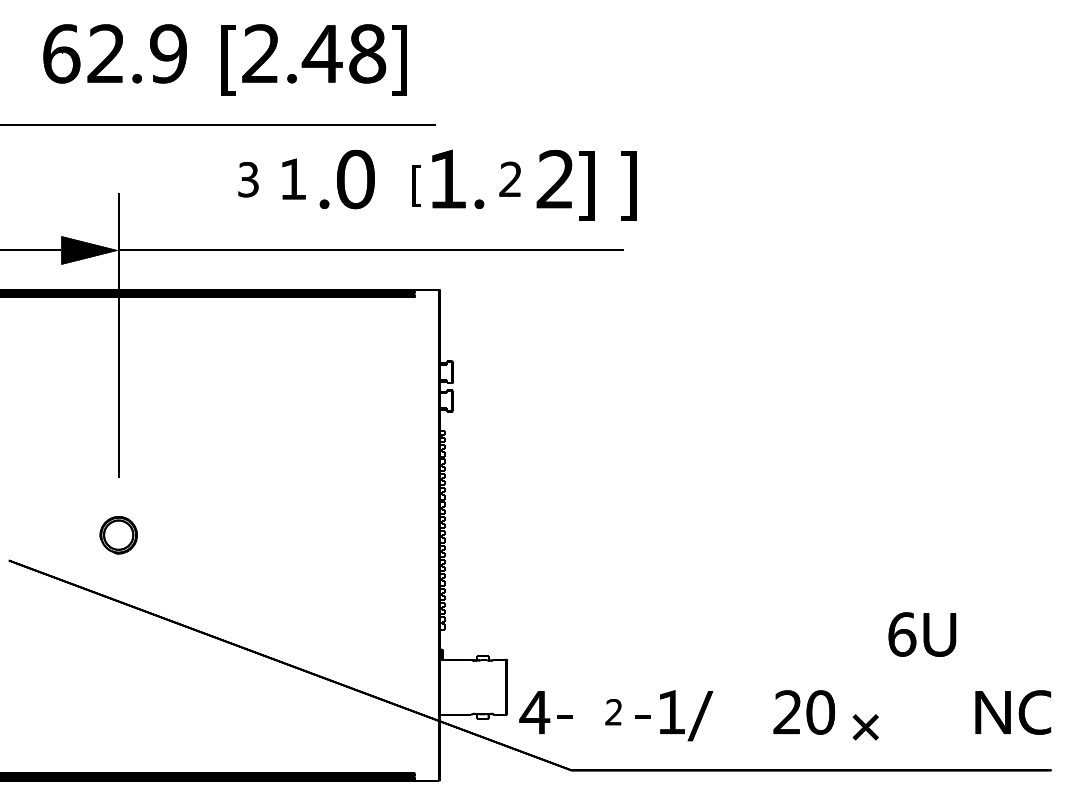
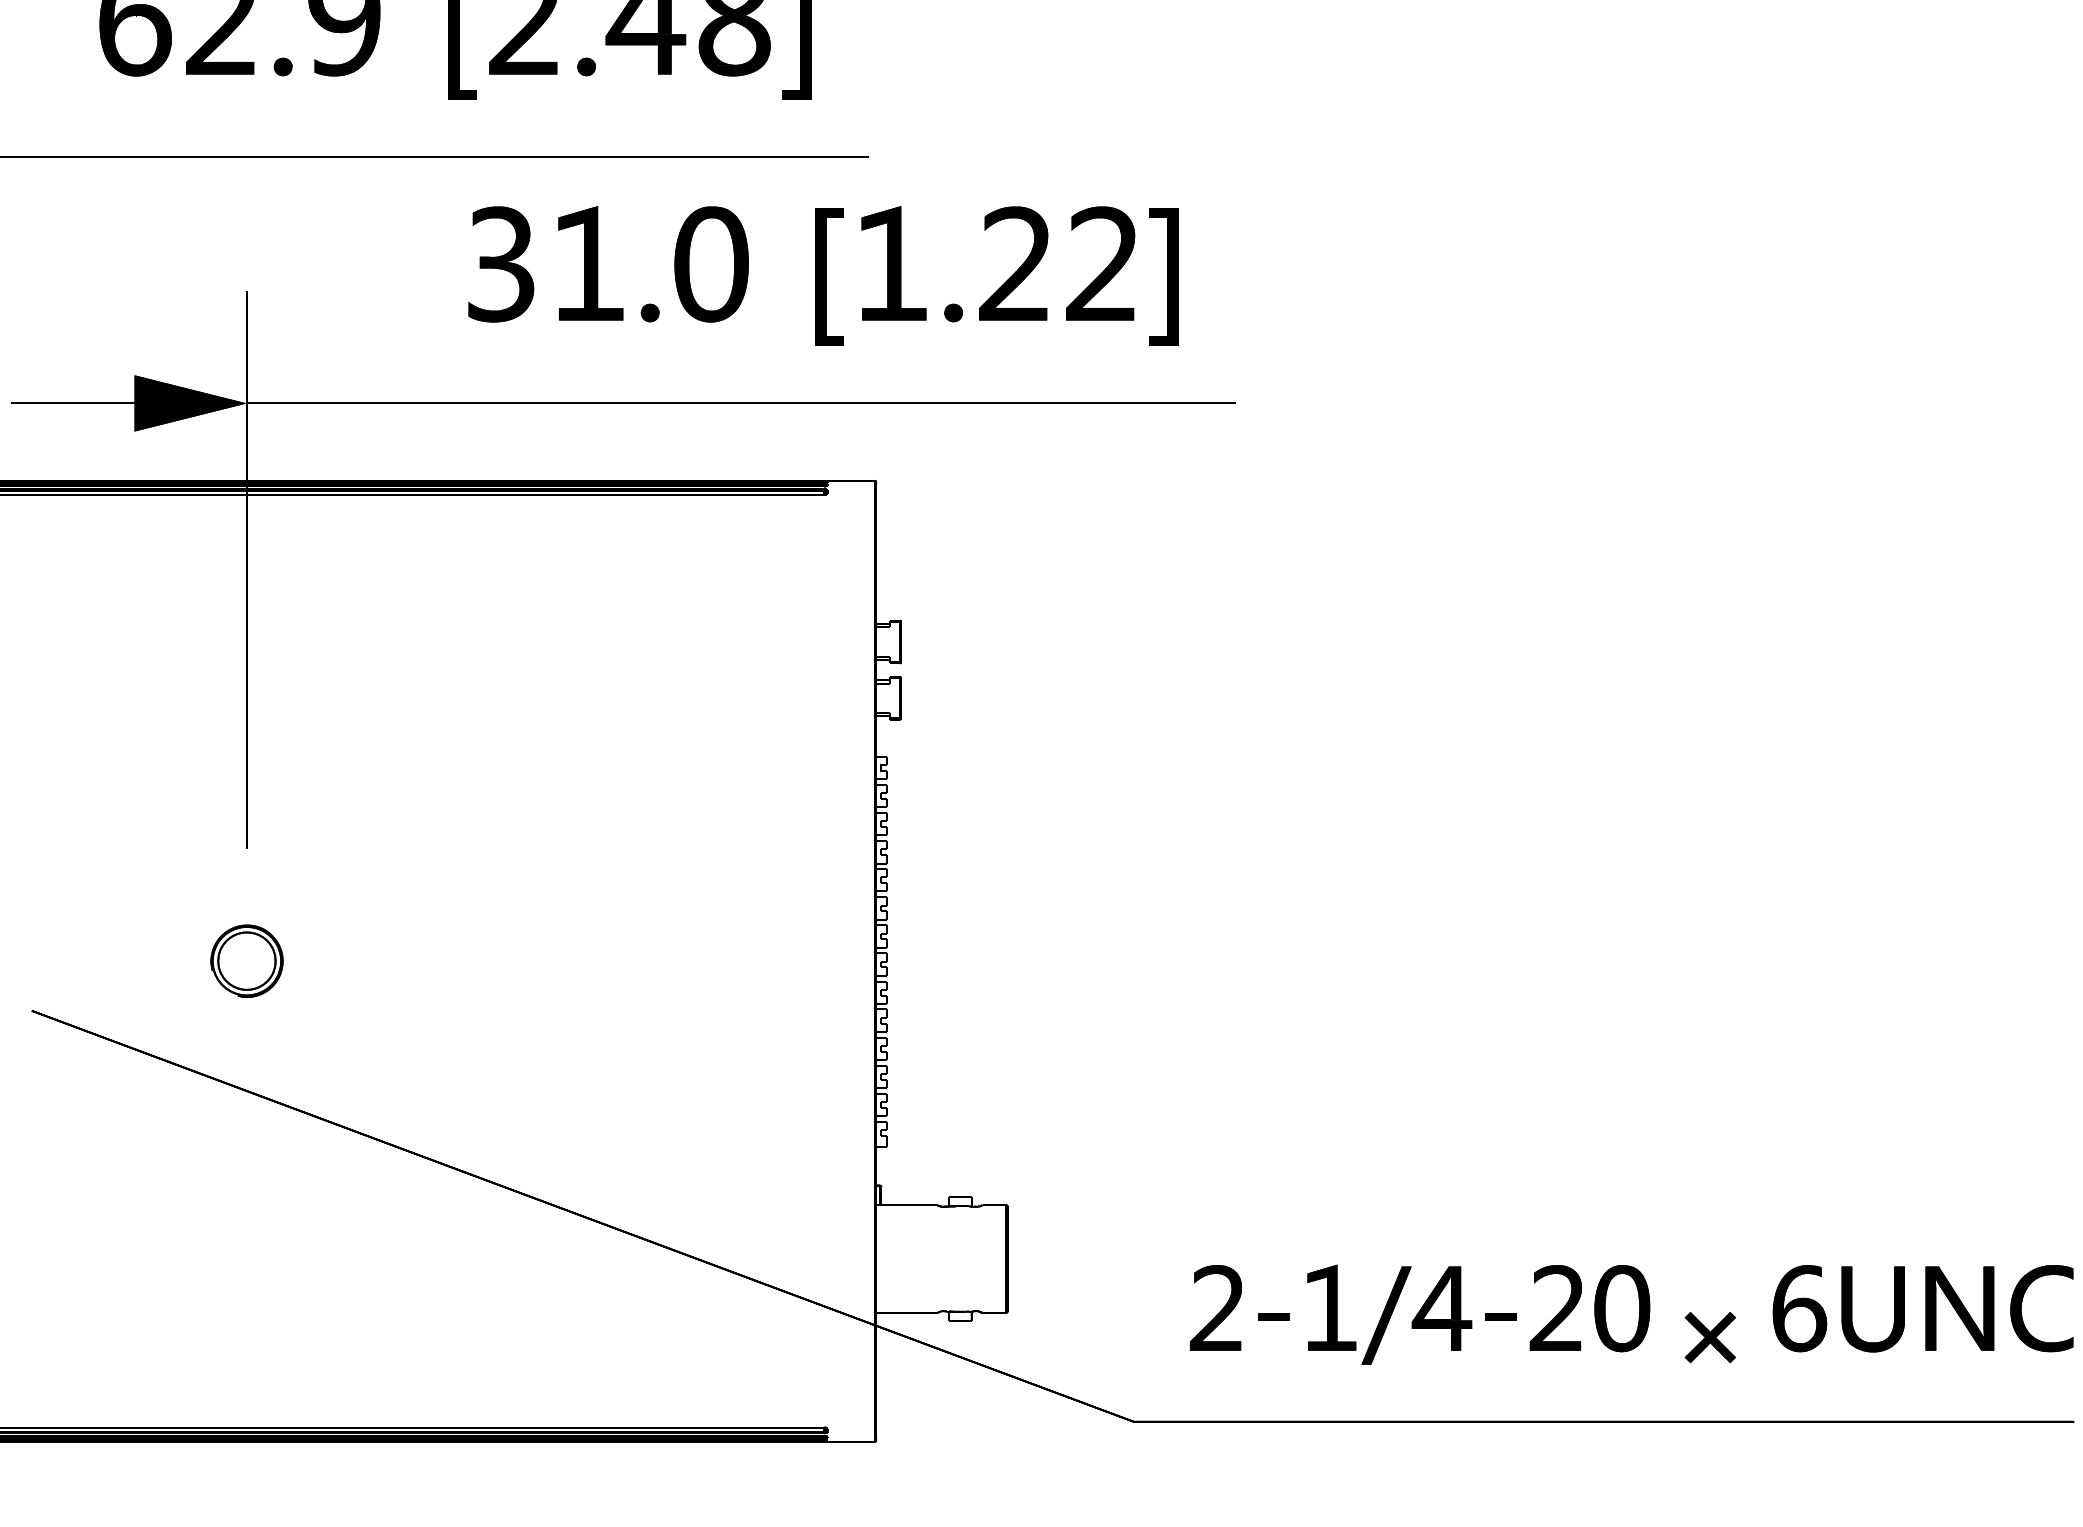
part: (293, 178) -> (589, 262), size x1.43
part: (248, 179) -> (501, 264), size x1.67
part: (509, 179) -> (1012, 264), size x1.67
part: (416, 185) -> (830, 276), size x1.67
part: (628, 185) -> (1245, 276), removed
part: (922, 634) -> (1839, 1308), moved
part: (613, 711) -> (1216, 1306), size x1.67
part: (545, 712) -> (1463, 1308), moved

